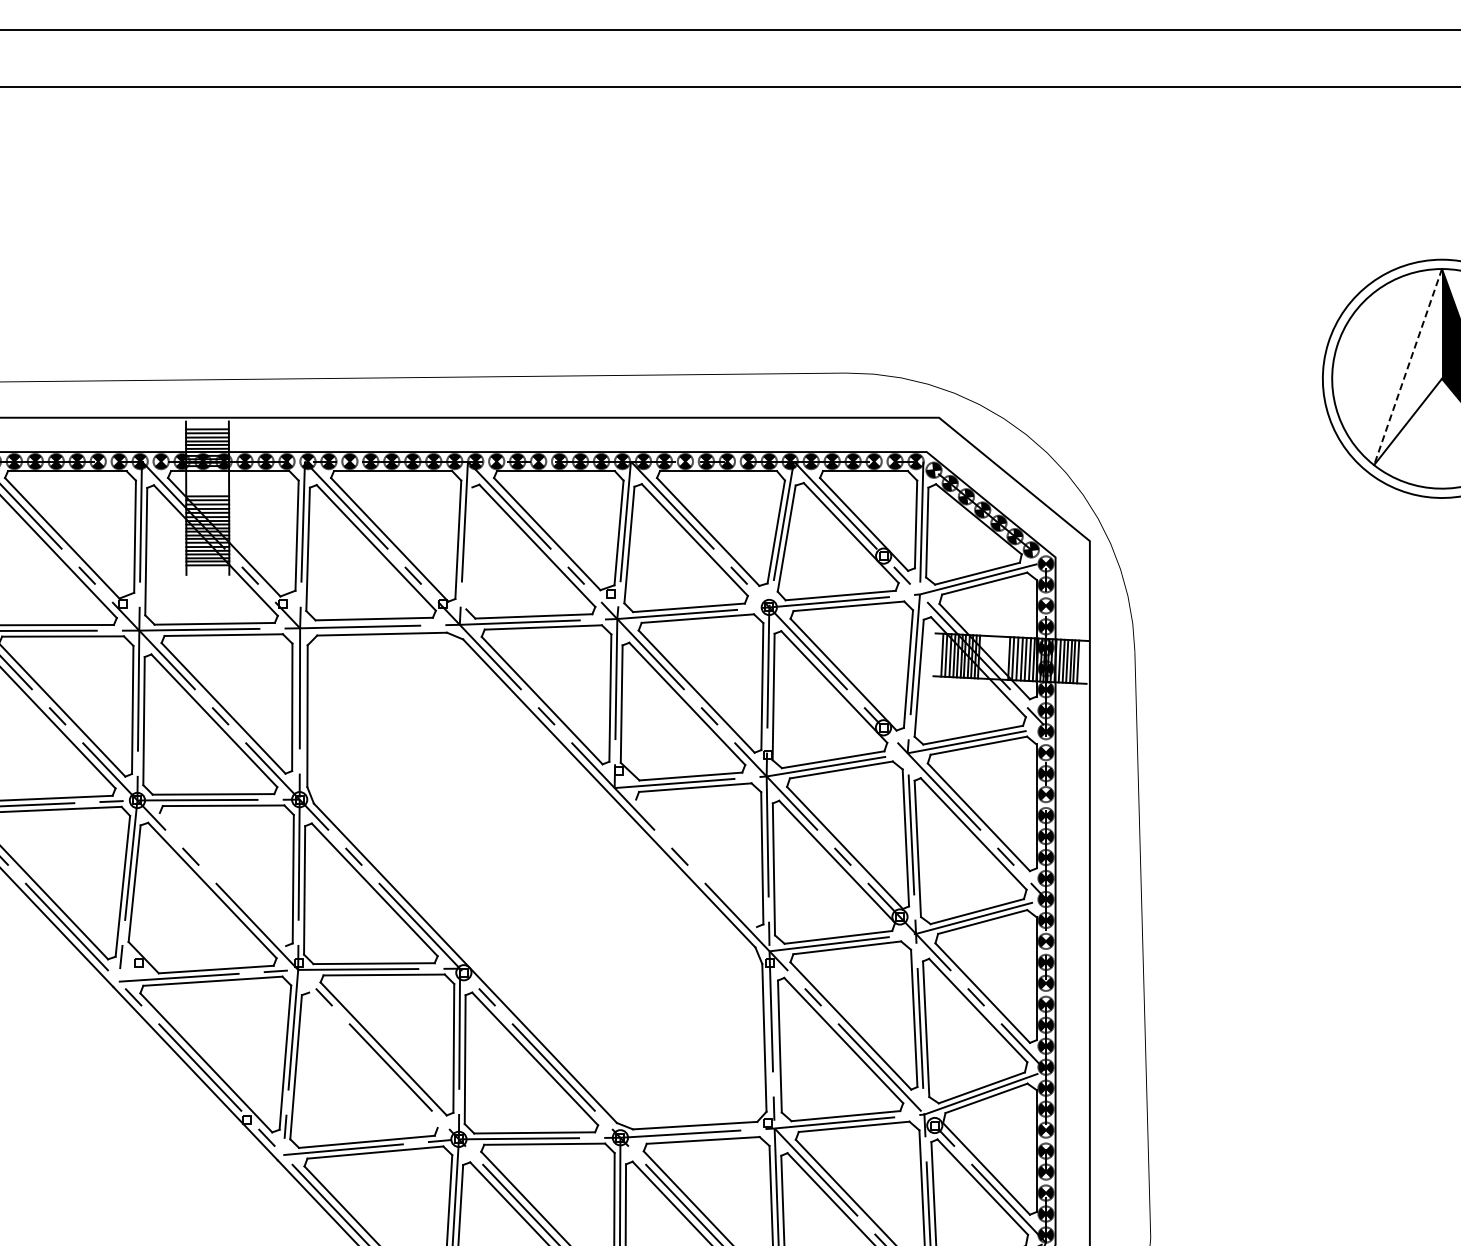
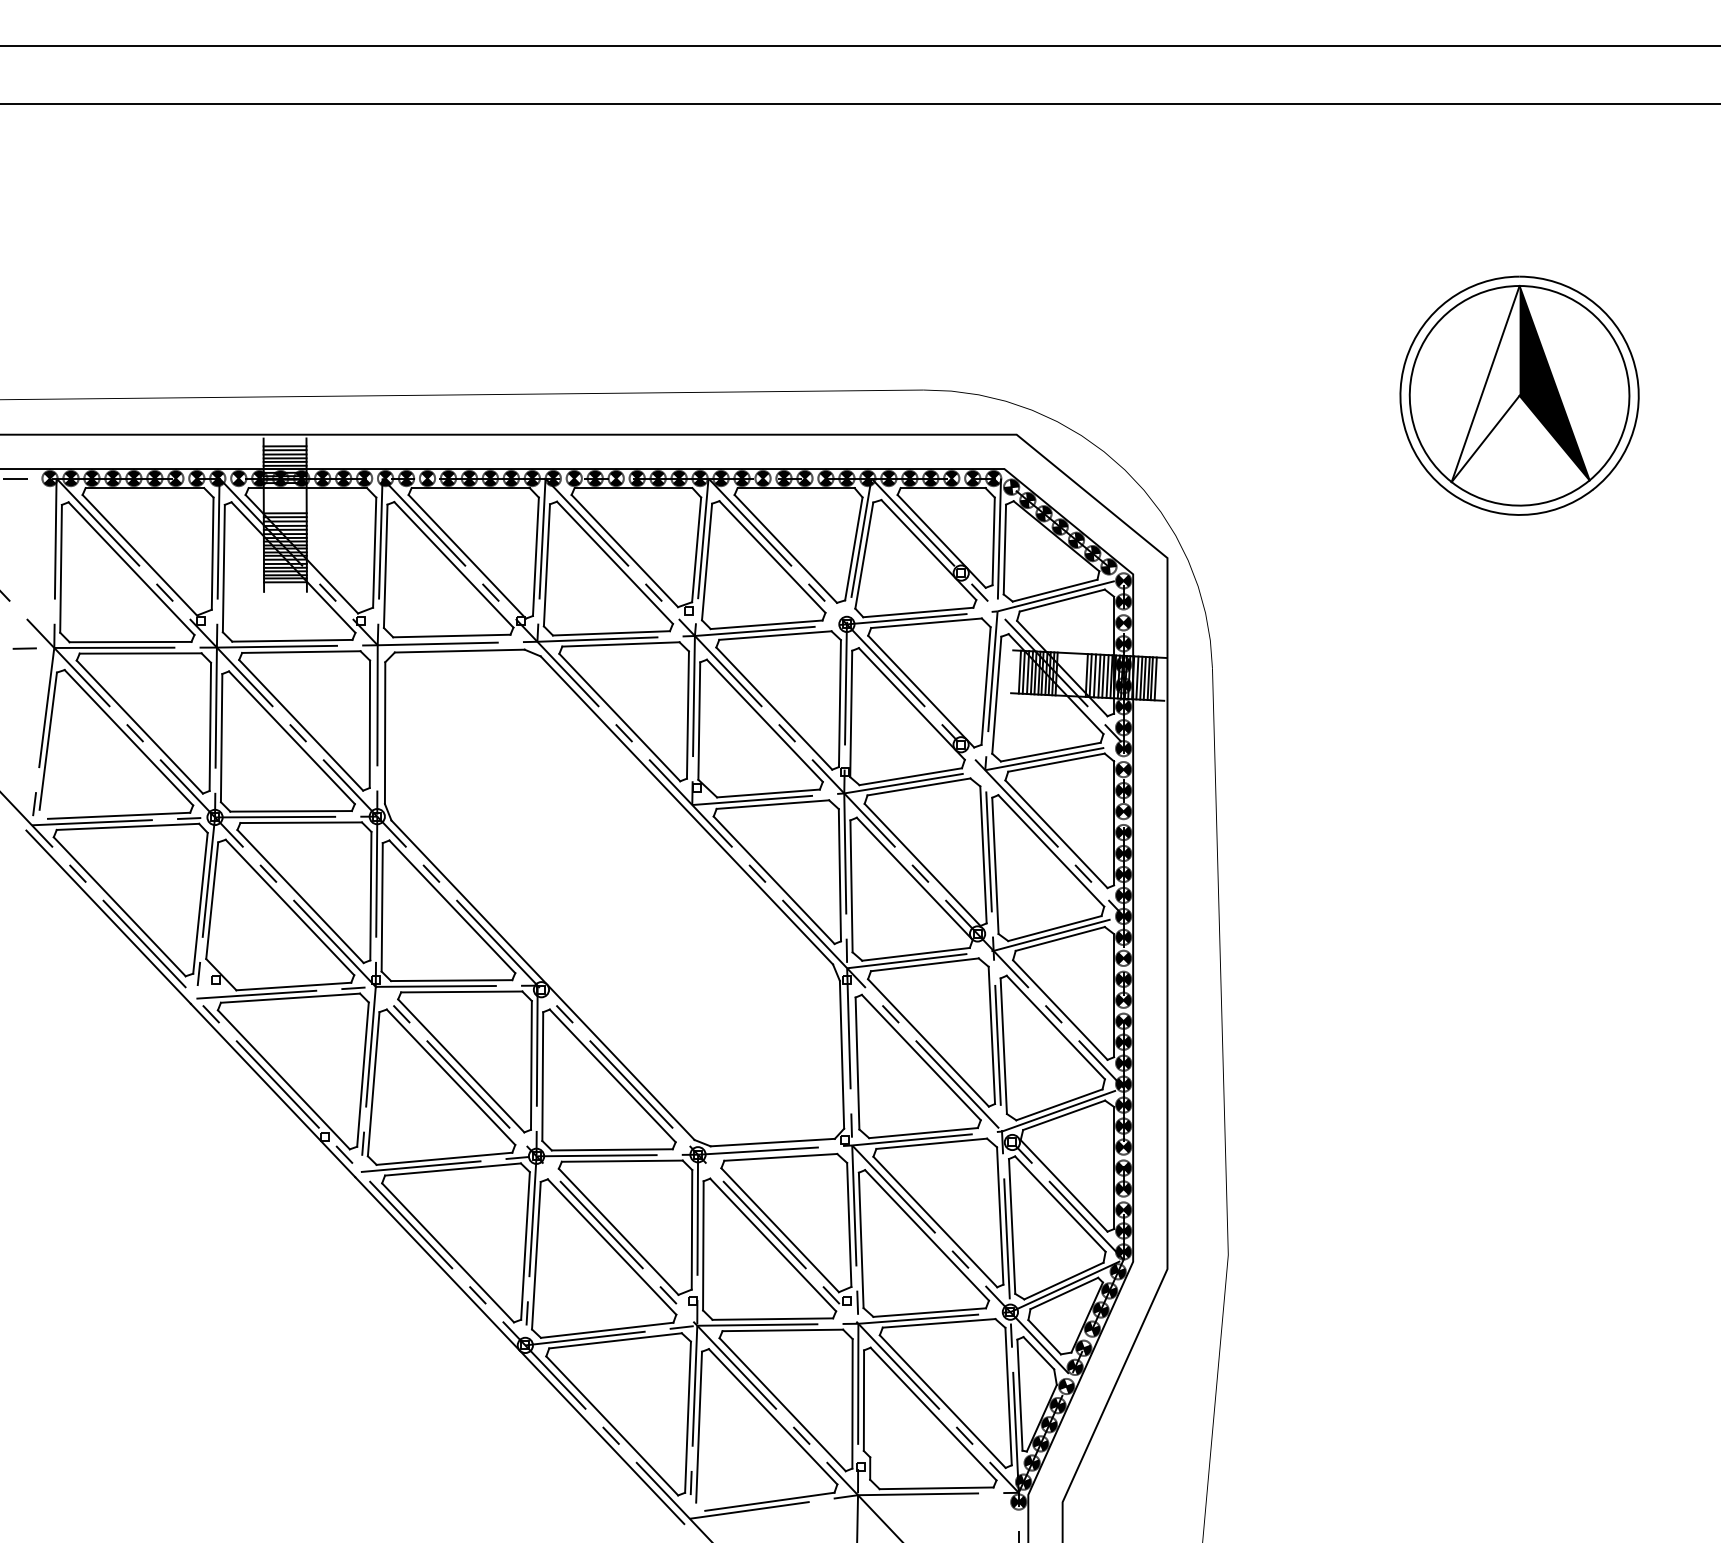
line: (1407, 367) -> (1485, 384), dashed -> solid
line: (468, 548) -> (546, 565), added
line: (695, 862) -> (773, 879), added
line: (222, 879) -> (300, 896), added
line: (372, 1059) -> (450, 1076), added

